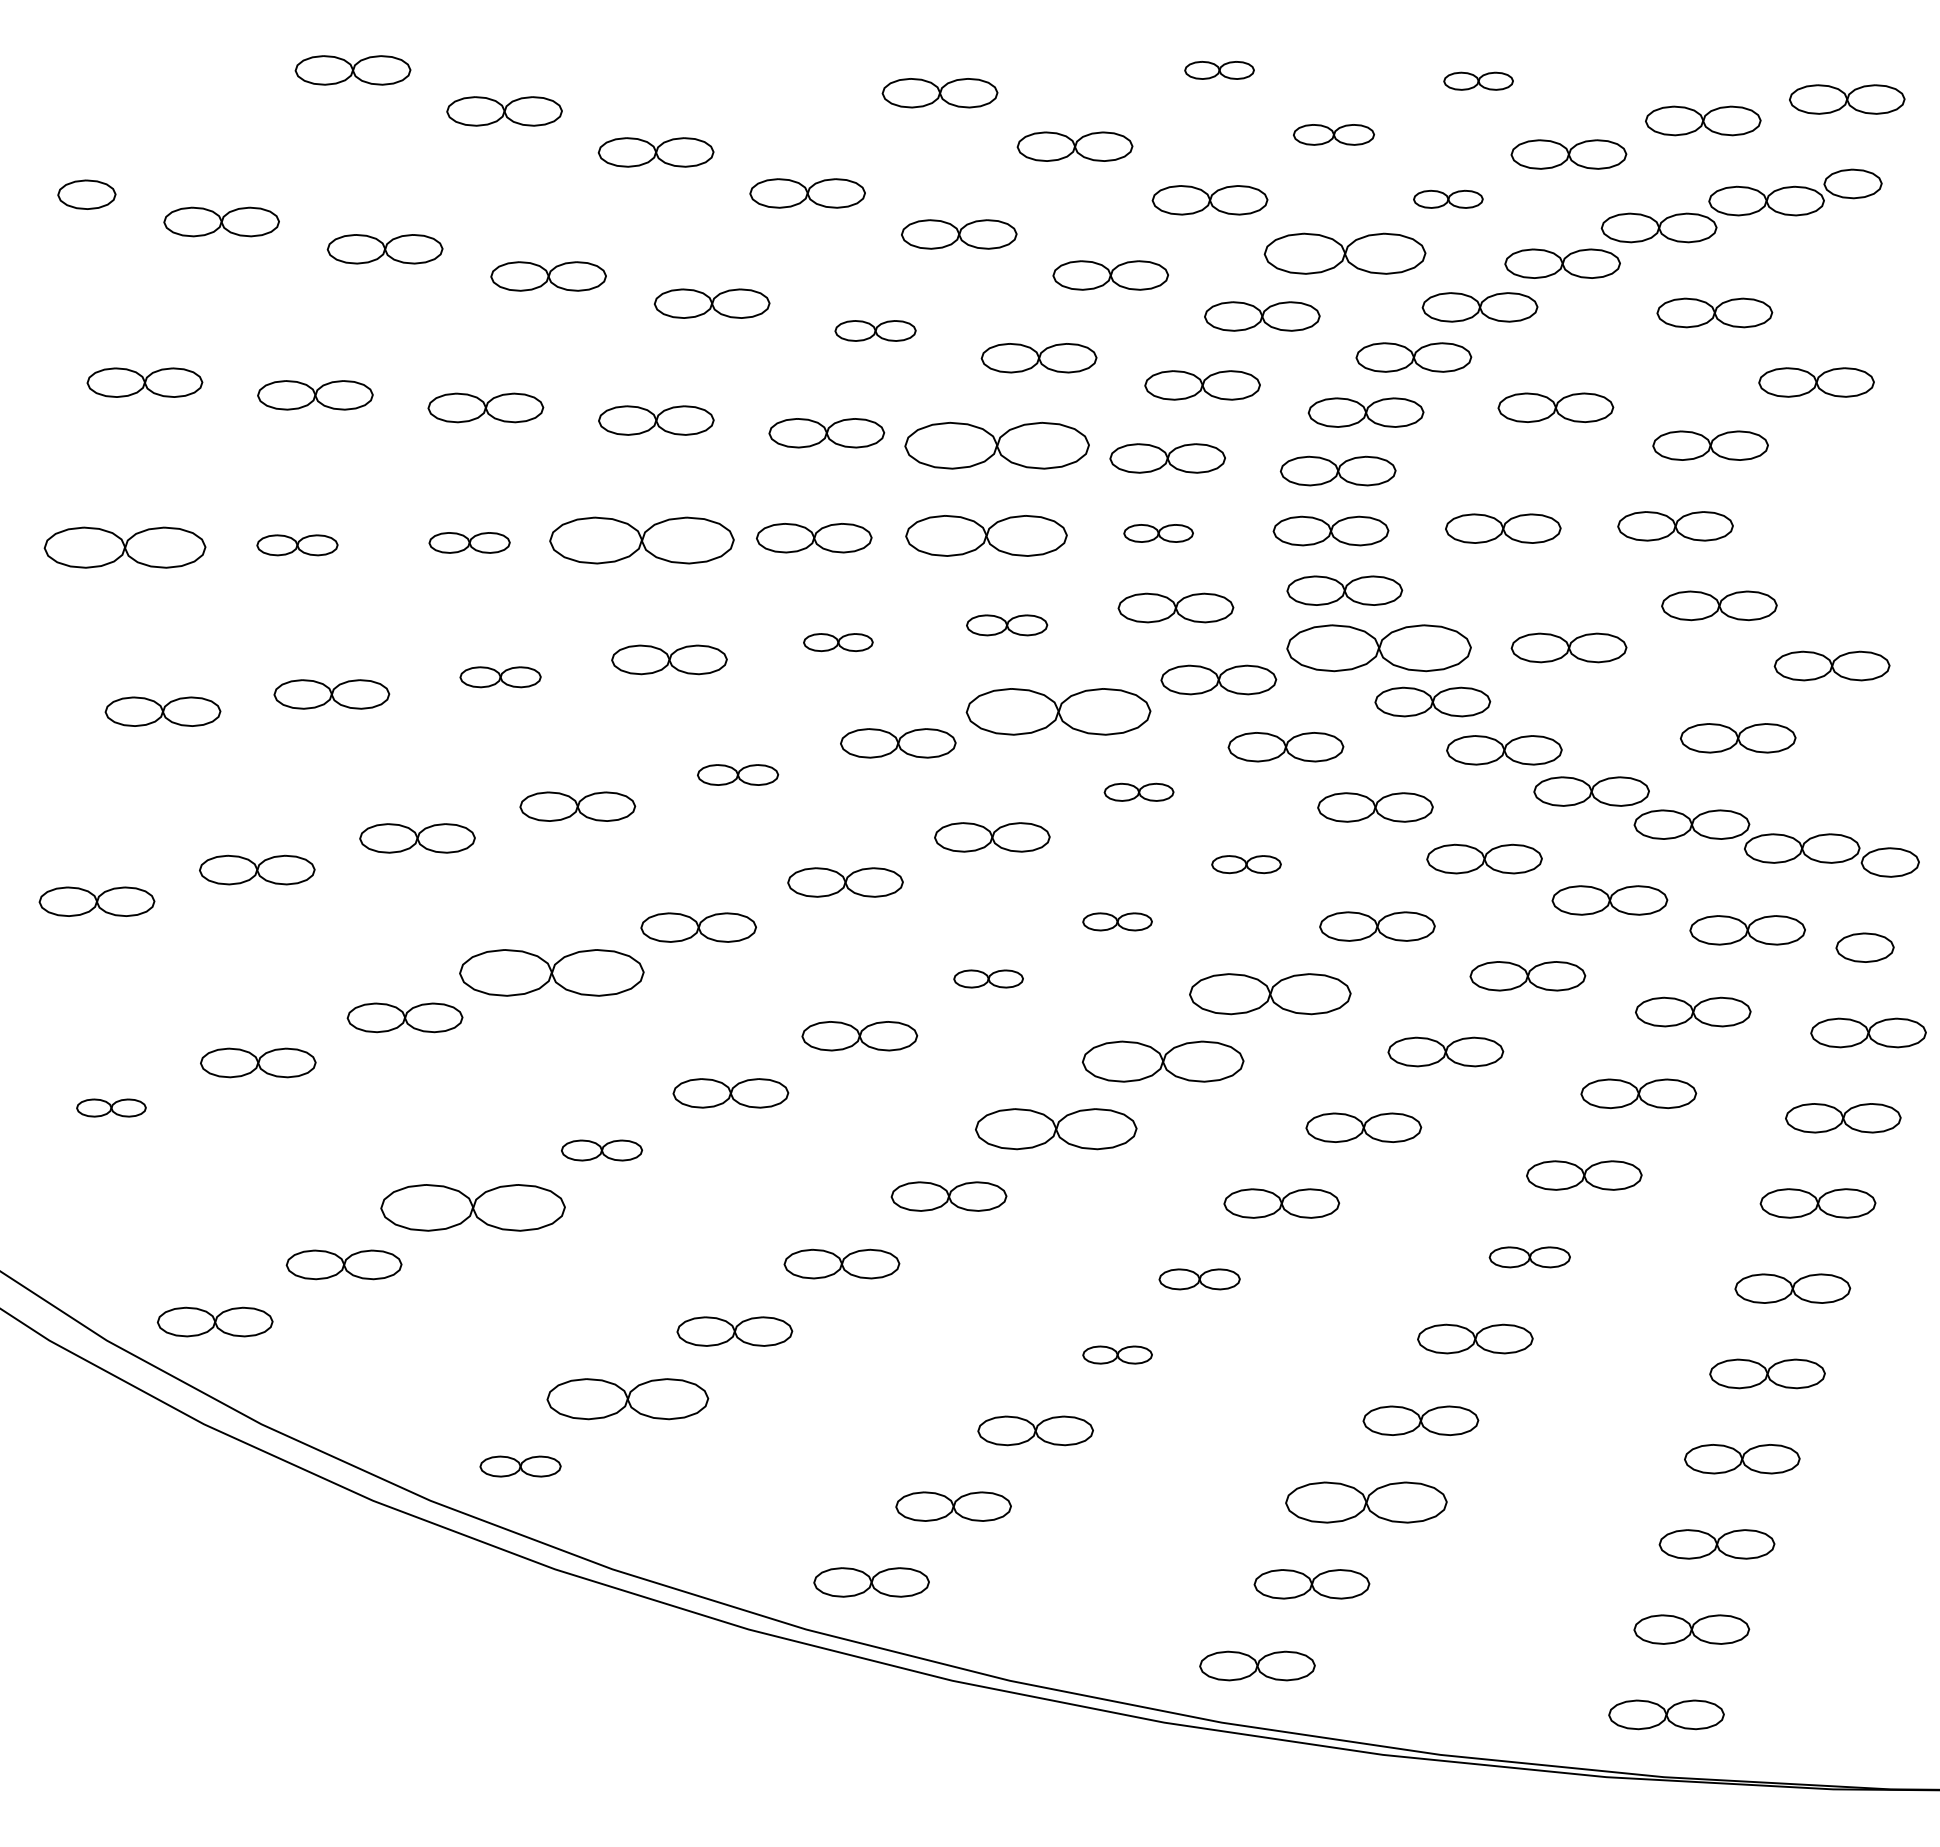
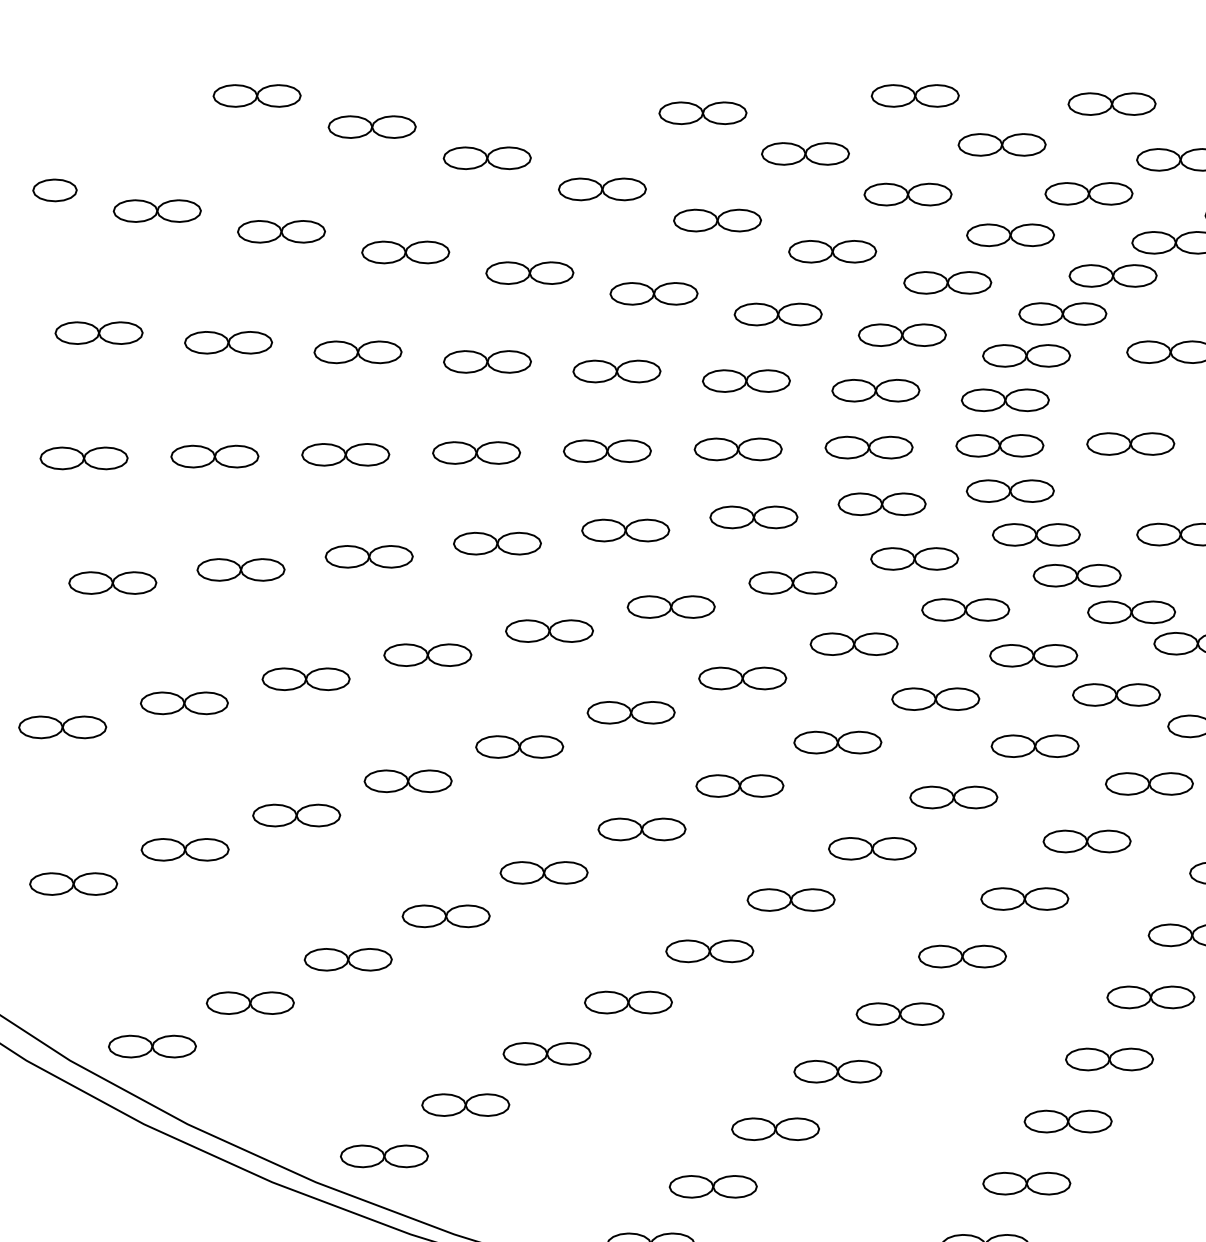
part: (1219, 70) -> (915, 96), size x1.67
part: (1478, 81) -> (1111, 104), size x1.67
part: (1333, 134) -> (1001, 144), size x1.43
part: (1448, 199) -> (1089, 194), size x1.67
part: (1344, 253) -> (1010, 235), size x0.71
part: (875, 330) -> (653, 293), size x1.43
part: (997, 445) -> (746, 380), size x0.62
part: (1158, 533) -> (868, 447), size x1.67
part: (986, 535) -> (738, 449), size x0.71
part: (641, 540) -> (476, 452), size x0.62
part: (469, 542) -> (345, 454), size x1.43
part: (297, 545) -> (214, 456), size x1.43
part: (125, 547) -> (84, 458), size x0.71
part: (1006, 625) -> (753, 517), size x1.43
part: (838, 642) -> (625, 530), size x1.67
part: (1378, 648) -> (1035, 535), size x0.62
part: (500, 677) -> (369, 557), size x1.43
part: (1058, 711) -> (792, 582), size x0.62
part: (737, 774) -> (549, 630), size x1.43
part: (1138, 792) -> (853, 644), size x1.67
part: (1246, 864) -> (935, 699), size x1.67
part: (1117, 921) -> (837, 742), size x1.67
part: (551, 972) -> (407, 781), size x0.62
part: (988, 978) -> (739, 785), size x1.67
part: (1270, 993) -> (953, 797), size x0.71
part: (1163, 1061) -> (872, 848), size x0.71
part: (111, 1107) -> (73, 883), size x1.67
part: (1055, 1128) -> (790, 899), size x0.71
part: (601, 1150) -> (445, 916), size x1.43
part: (472, 1207) -> (347, 959), size x0.62
part: (1529, 1257) -> (1150, 997), size x1.43
part: (1199, 1279) -> (900, 1014), size x1.43
part: (1117, 1354) -> (837, 1071), size x1.67
part: (627, 1398) -> (465, 1104), size x0.71
part: (520, 1466) -> (384, 1156), size x1.43
part: (1366, 1502) -> (1026, 1183), size x0.71

